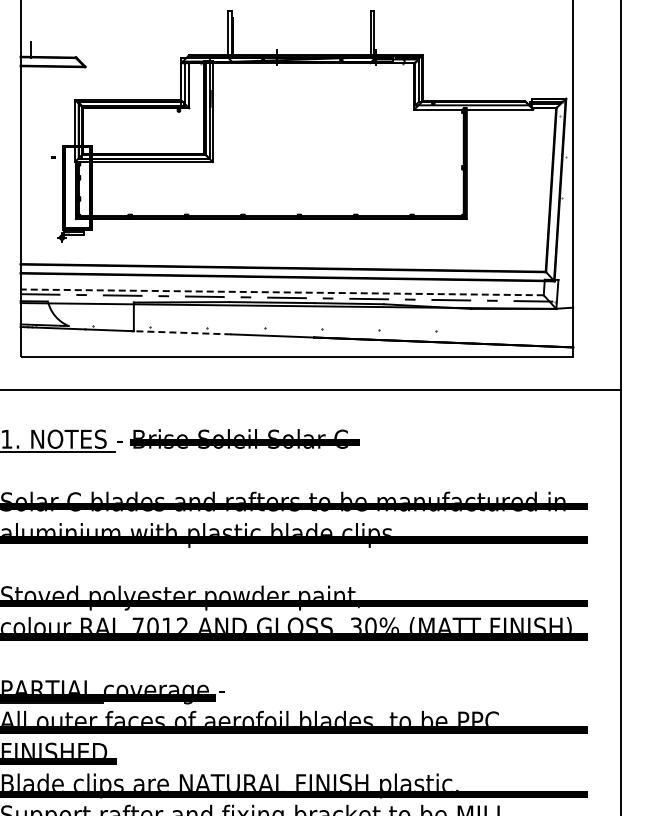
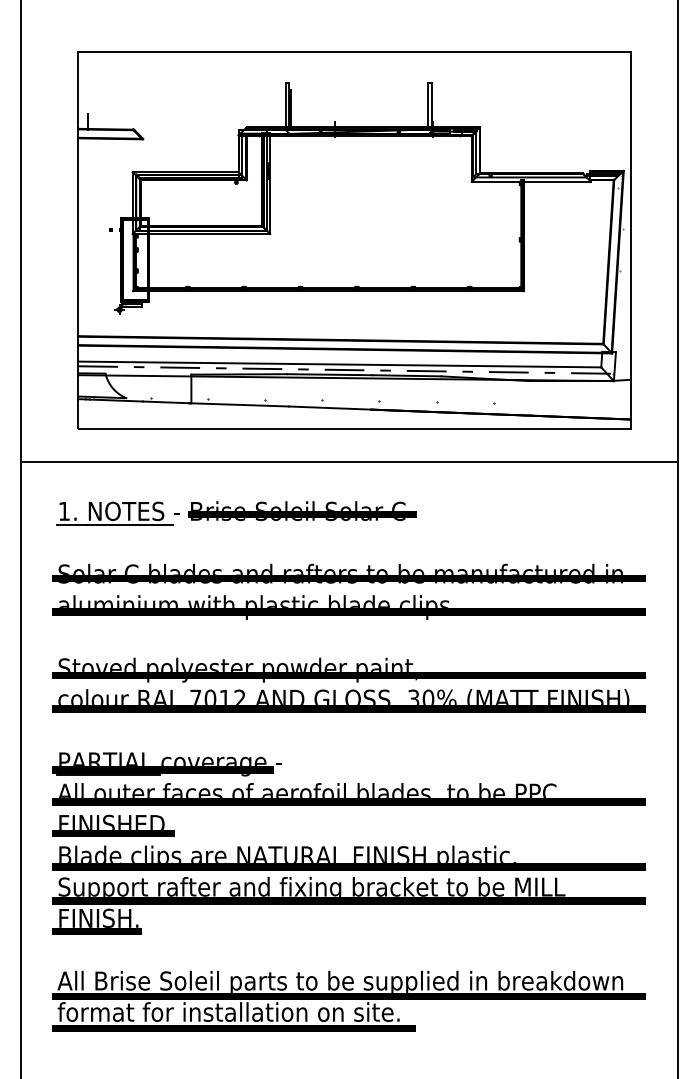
line: (281, 292) -> (339, 364), dashed -> solid
line: (182, 332) -> (240, 404), dashed -> solid

